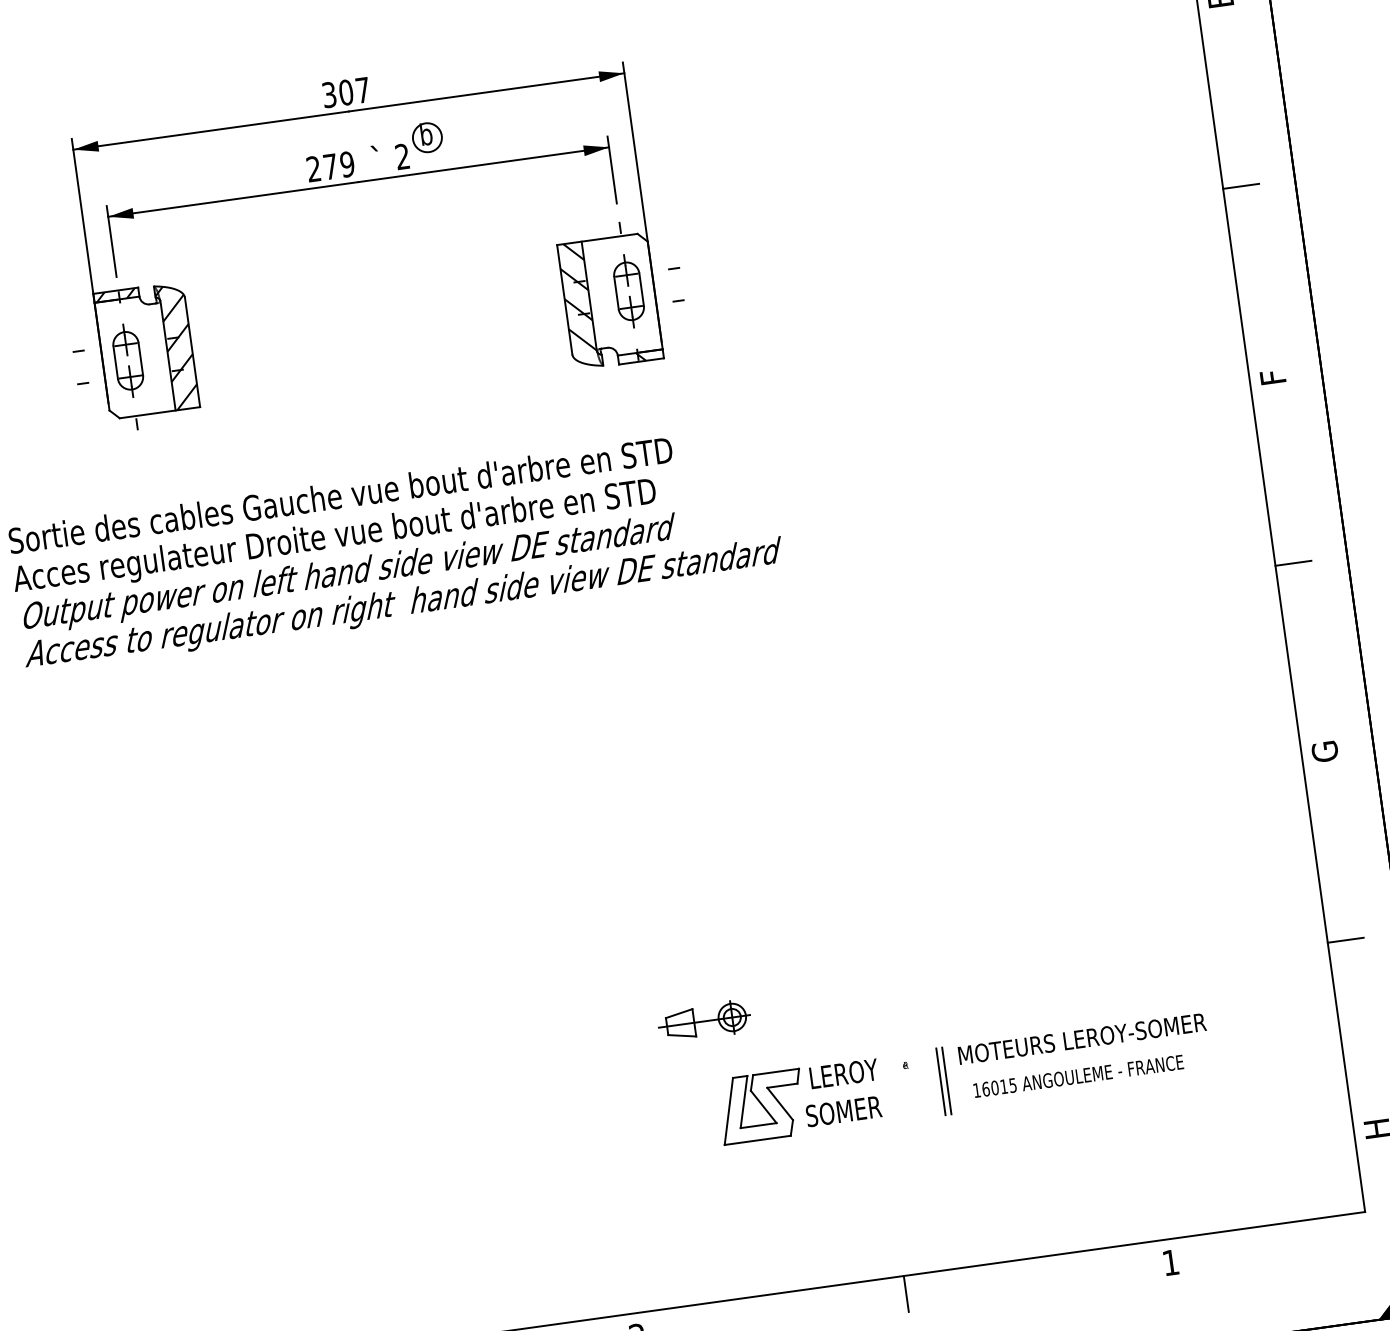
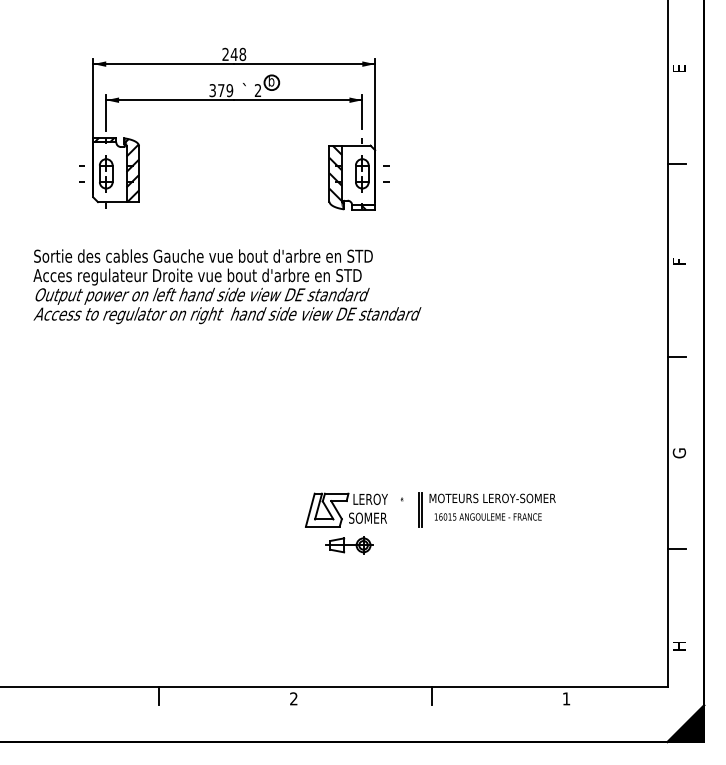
text: (346, 92) -> (234, 54), 307 -> 248
text: (313, 168) -> (212, 90), 279 -> 379
part: (974, 1083) -> (435, 513), moved

